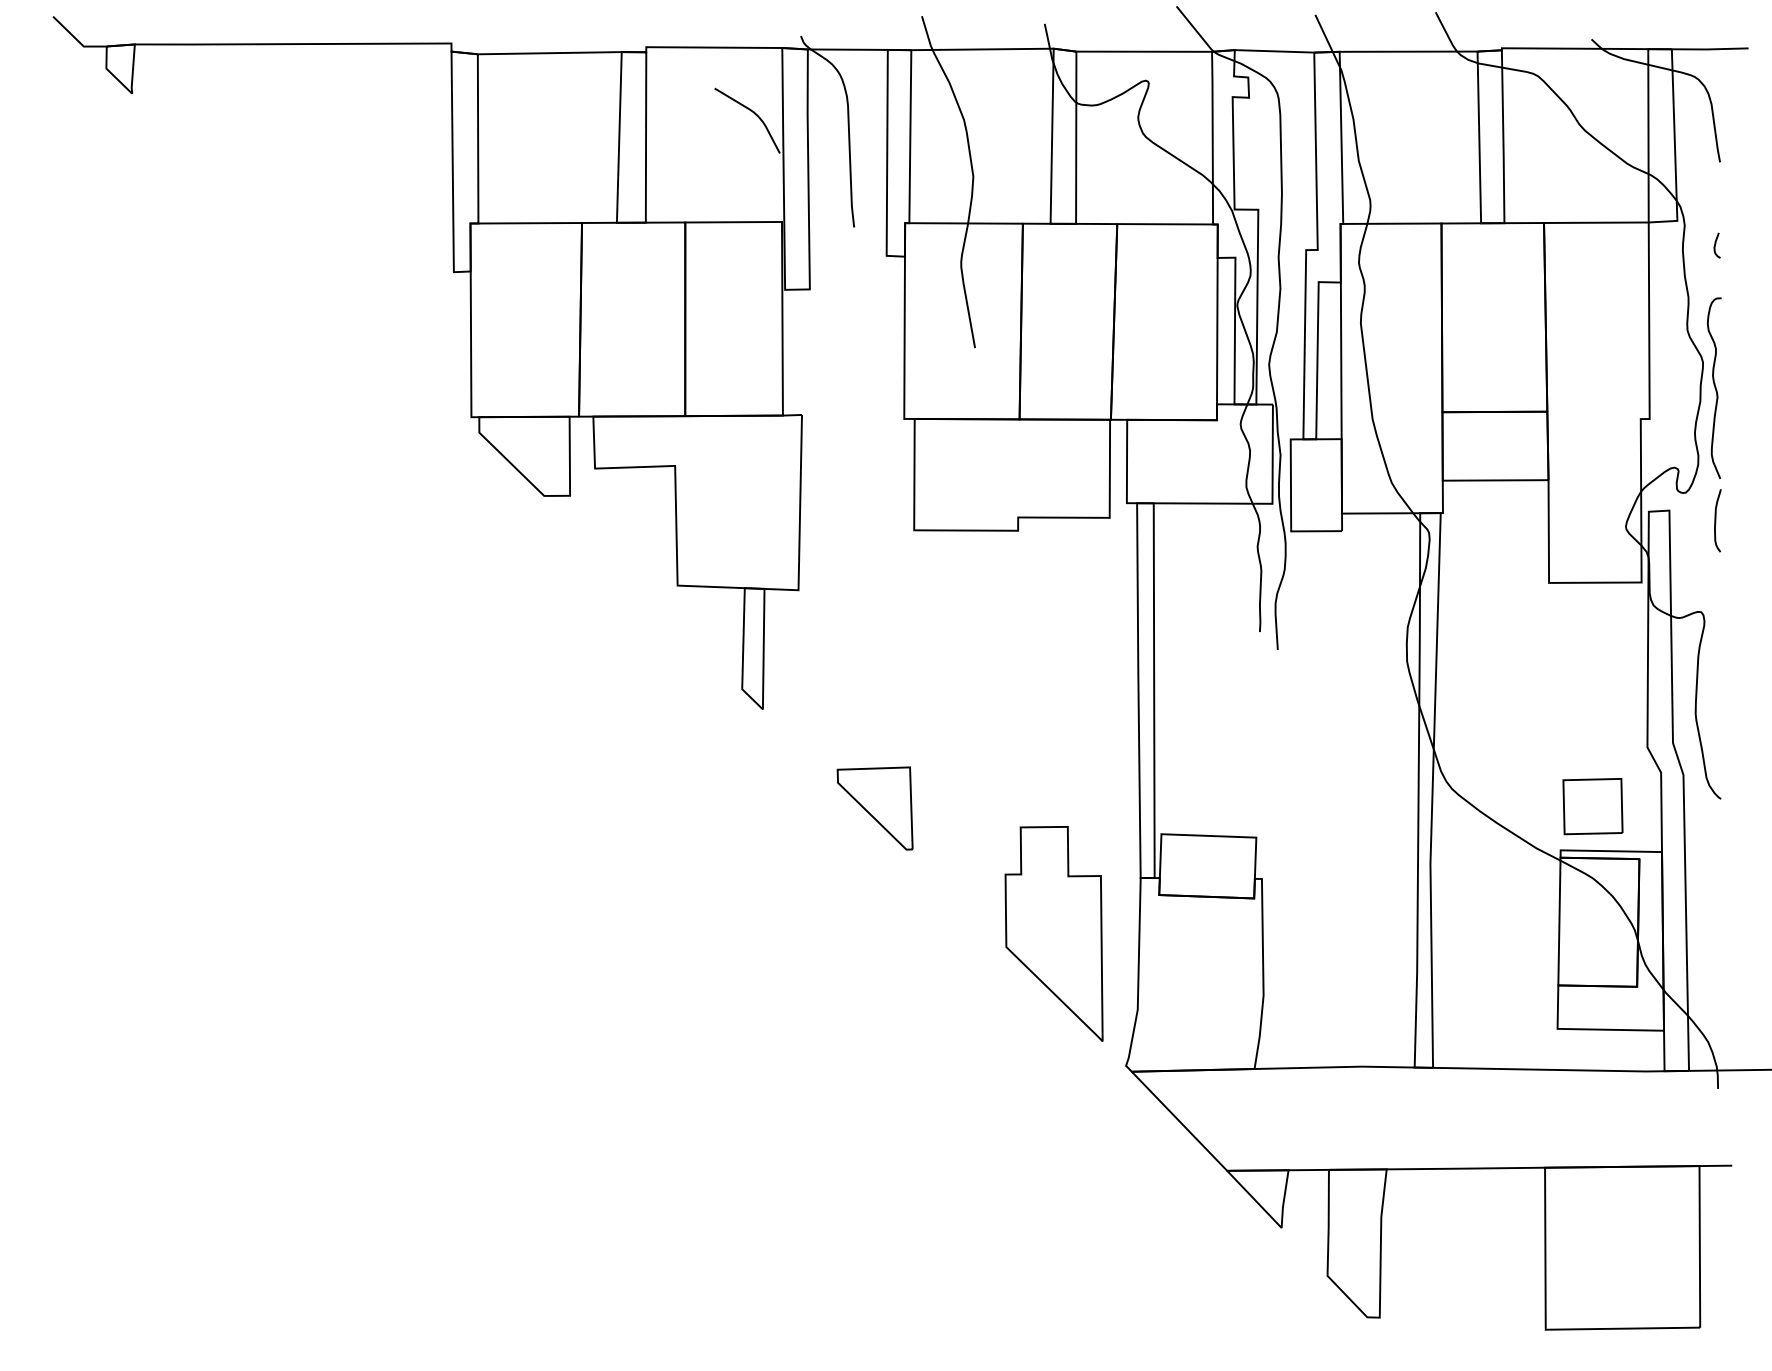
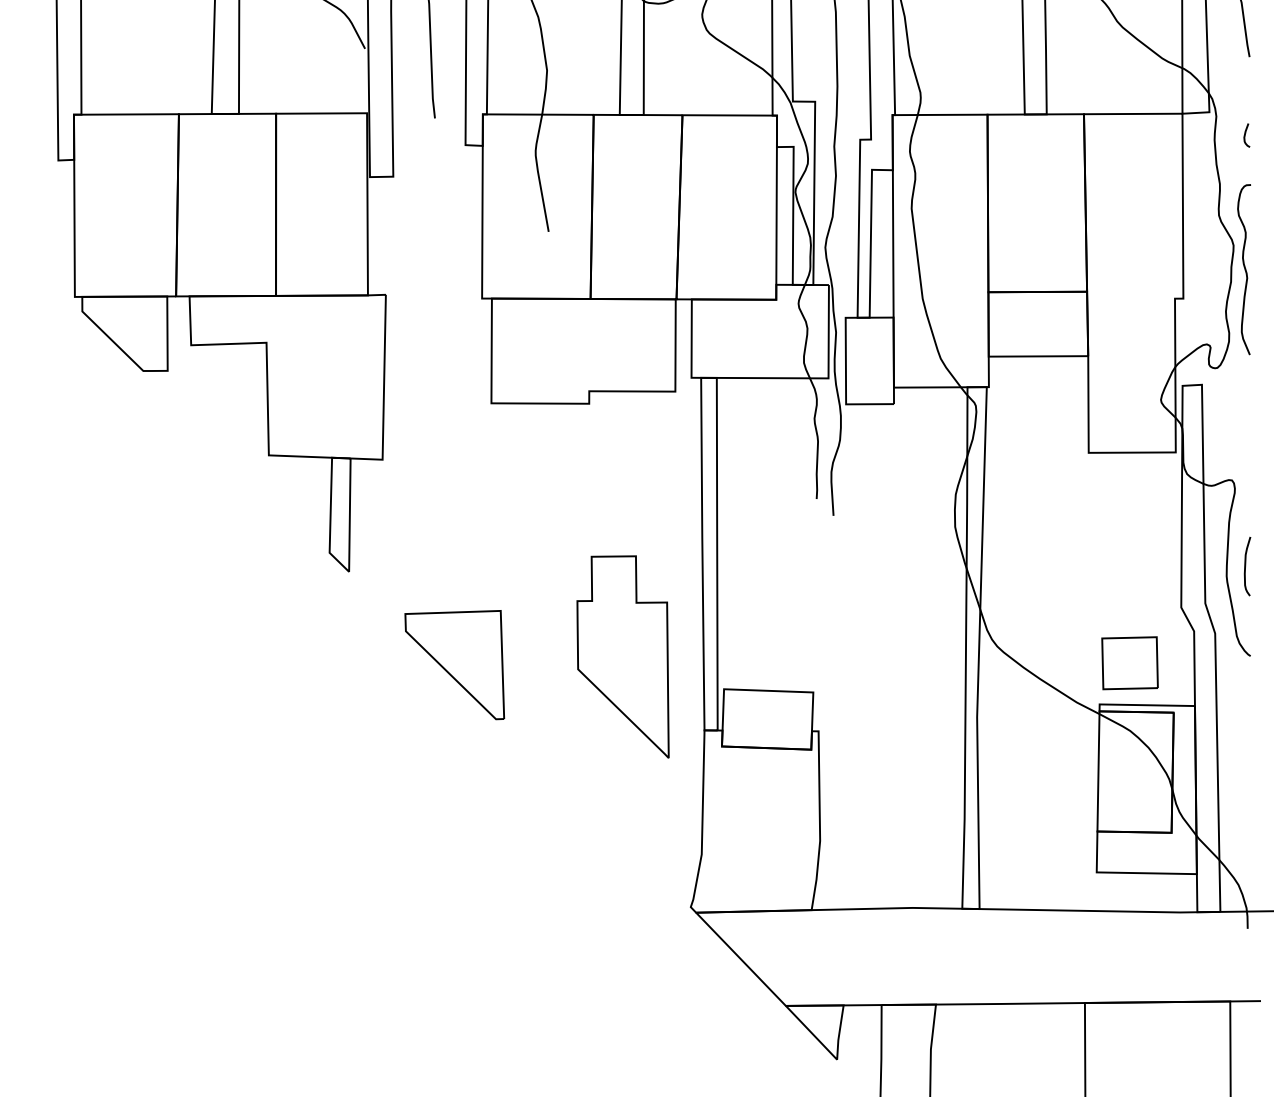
curve: (1716, 520) -> (1246, 566), moved
part: (874, 808) -> (454, 665), size x1.4
part: (1053, 933) -> (622, 656), moved

